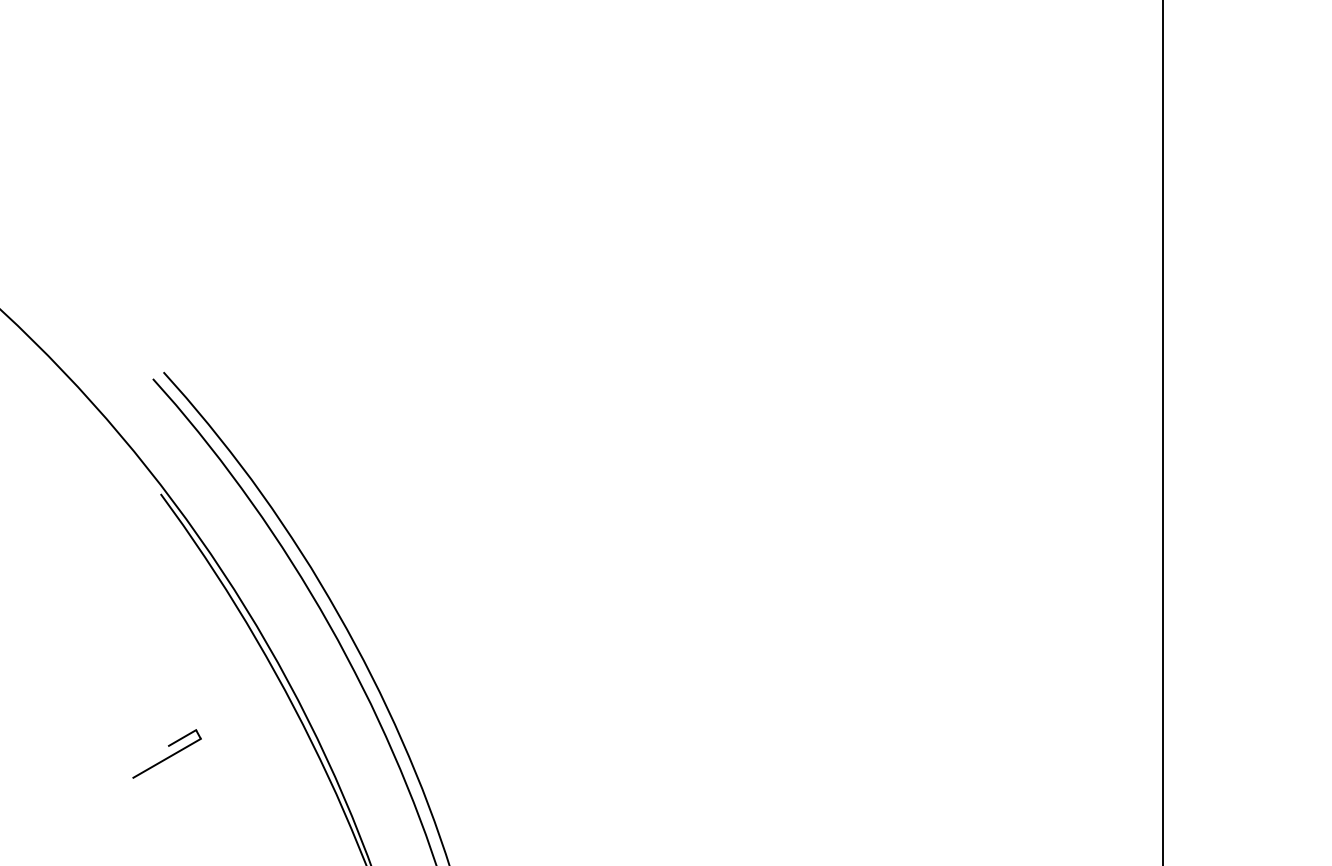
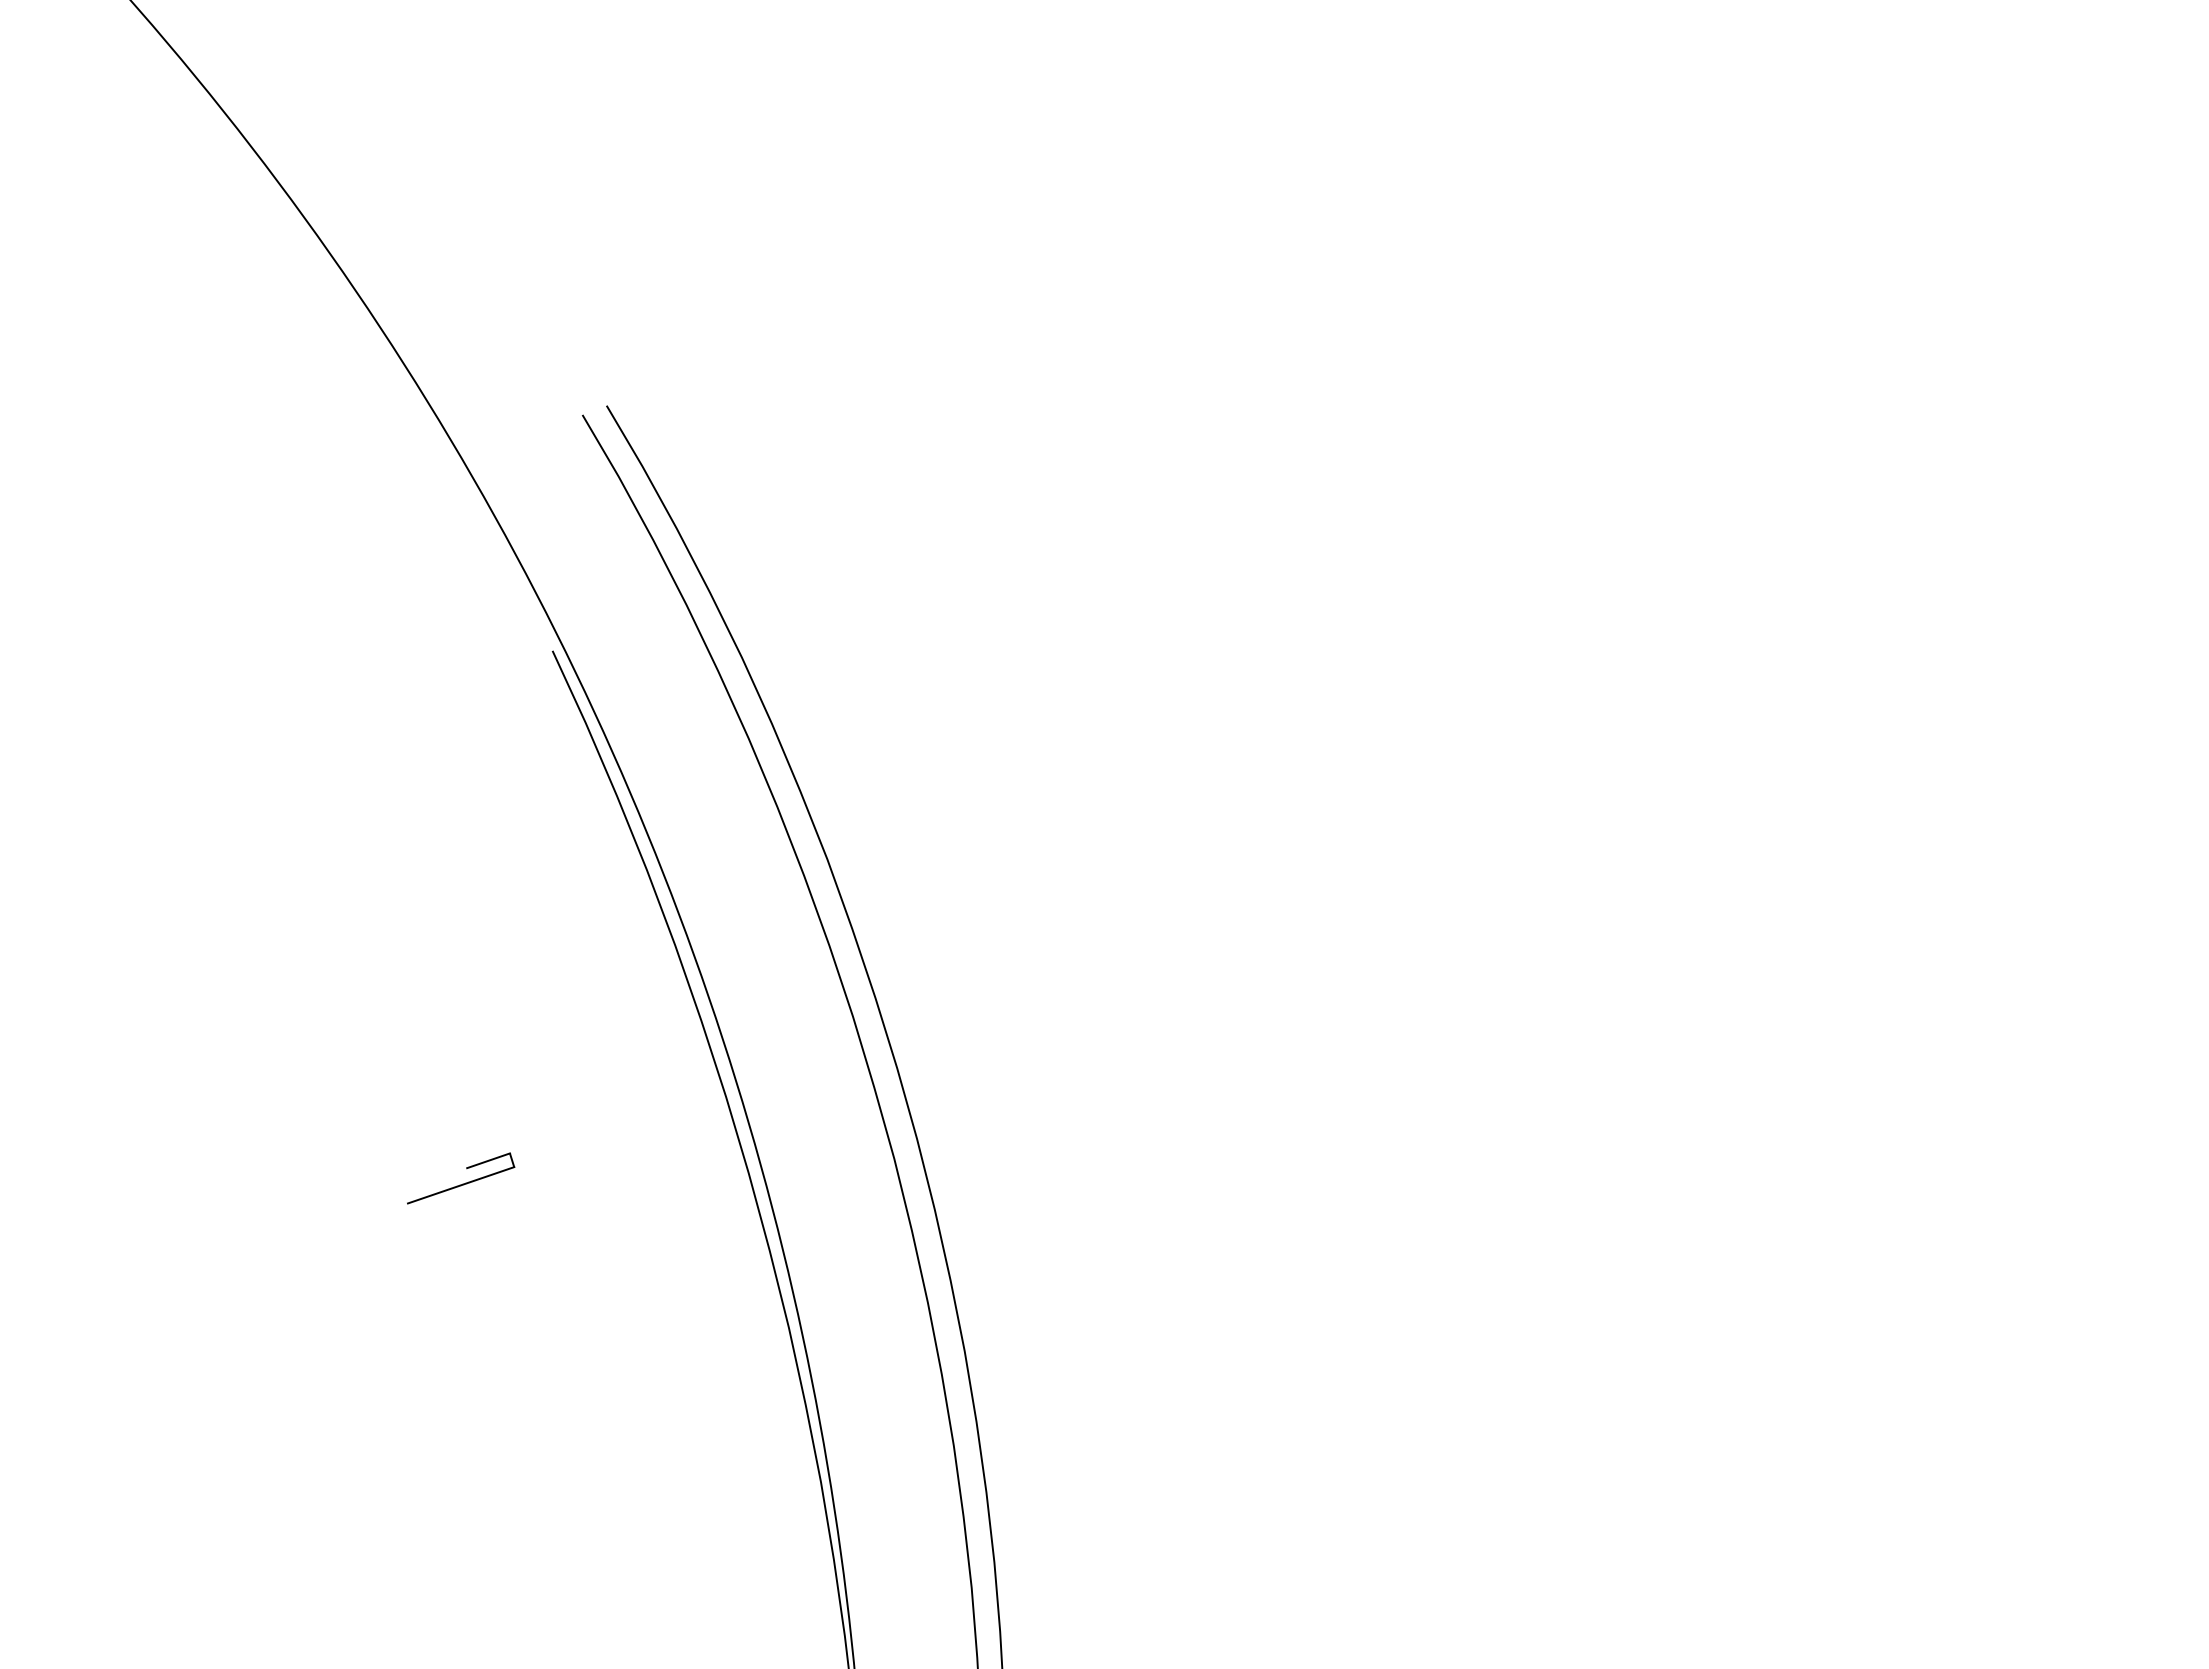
part: (166, 753) -> (461, 1177), size x0.7

